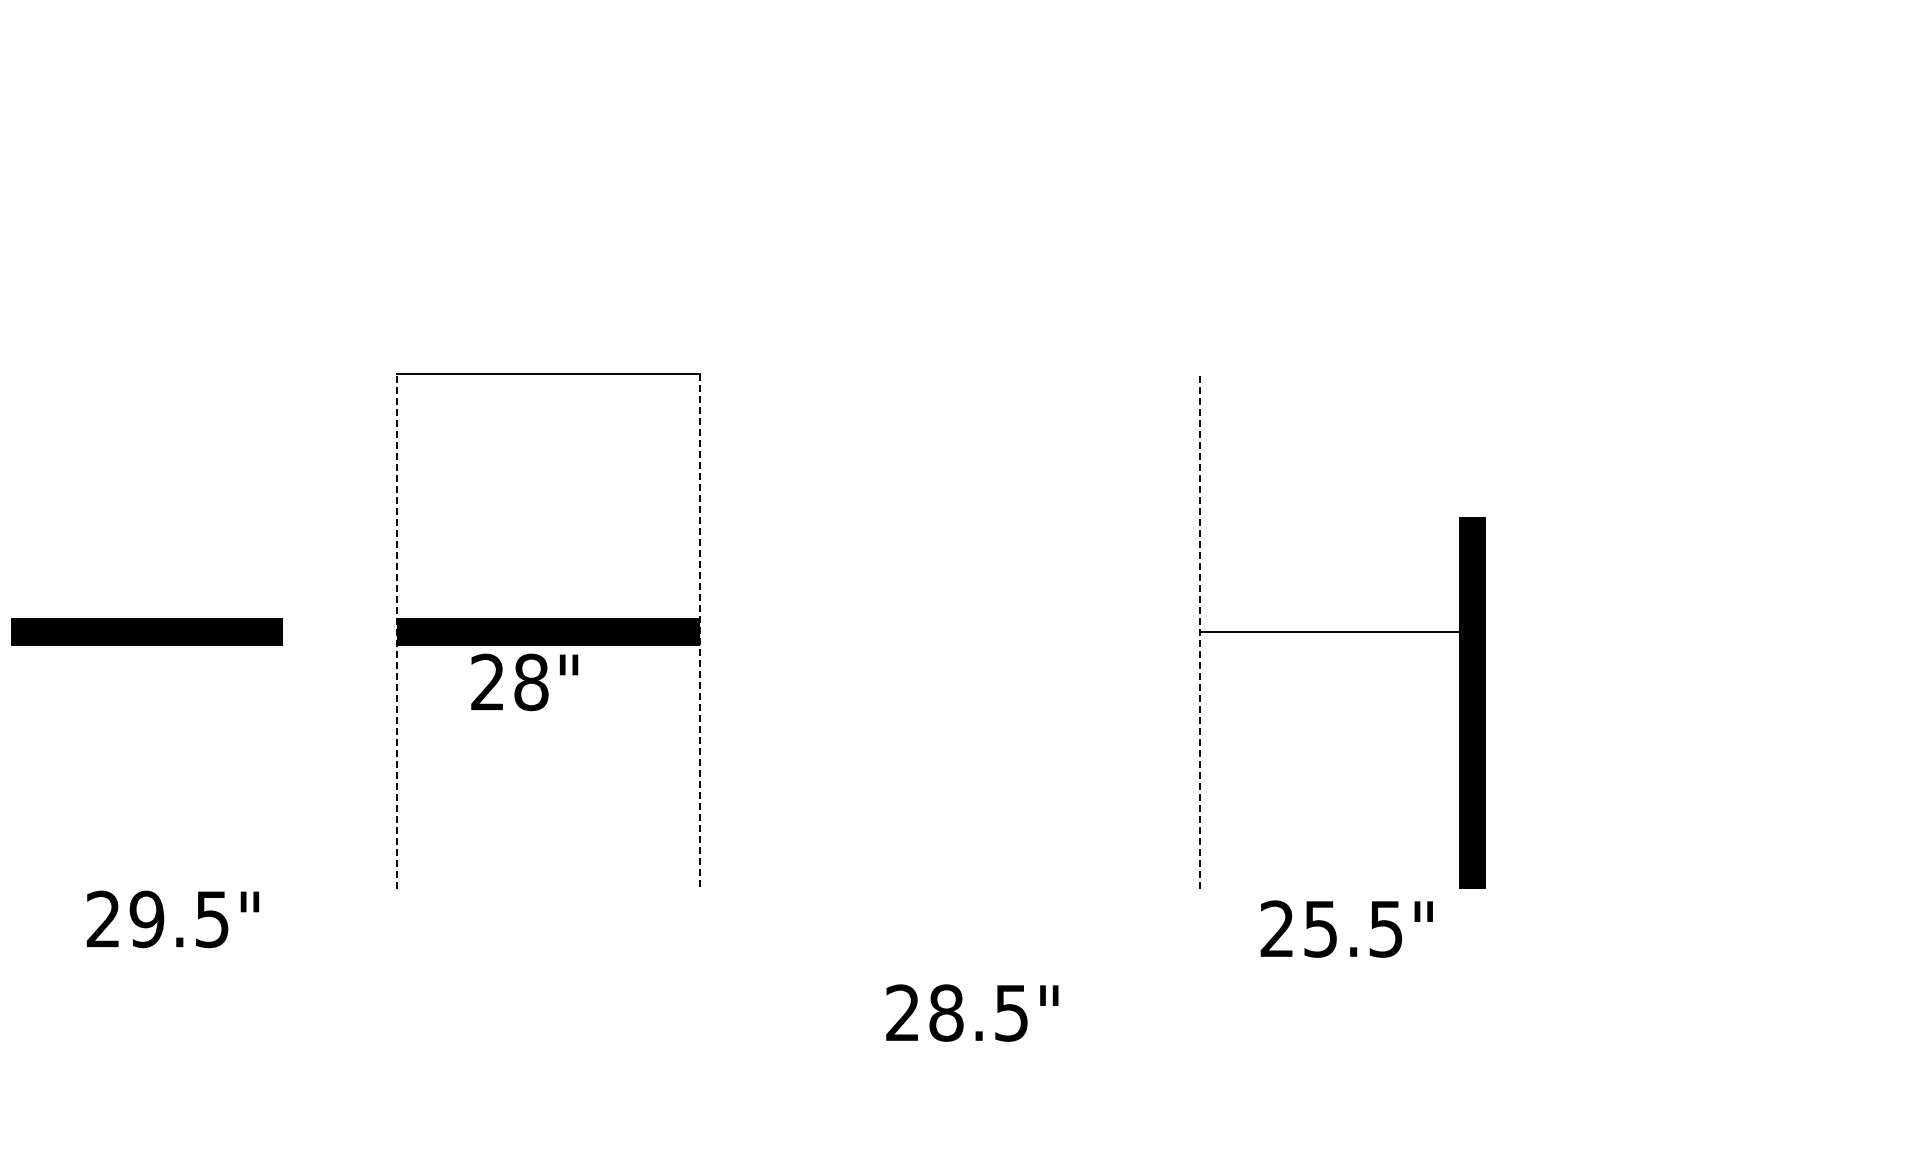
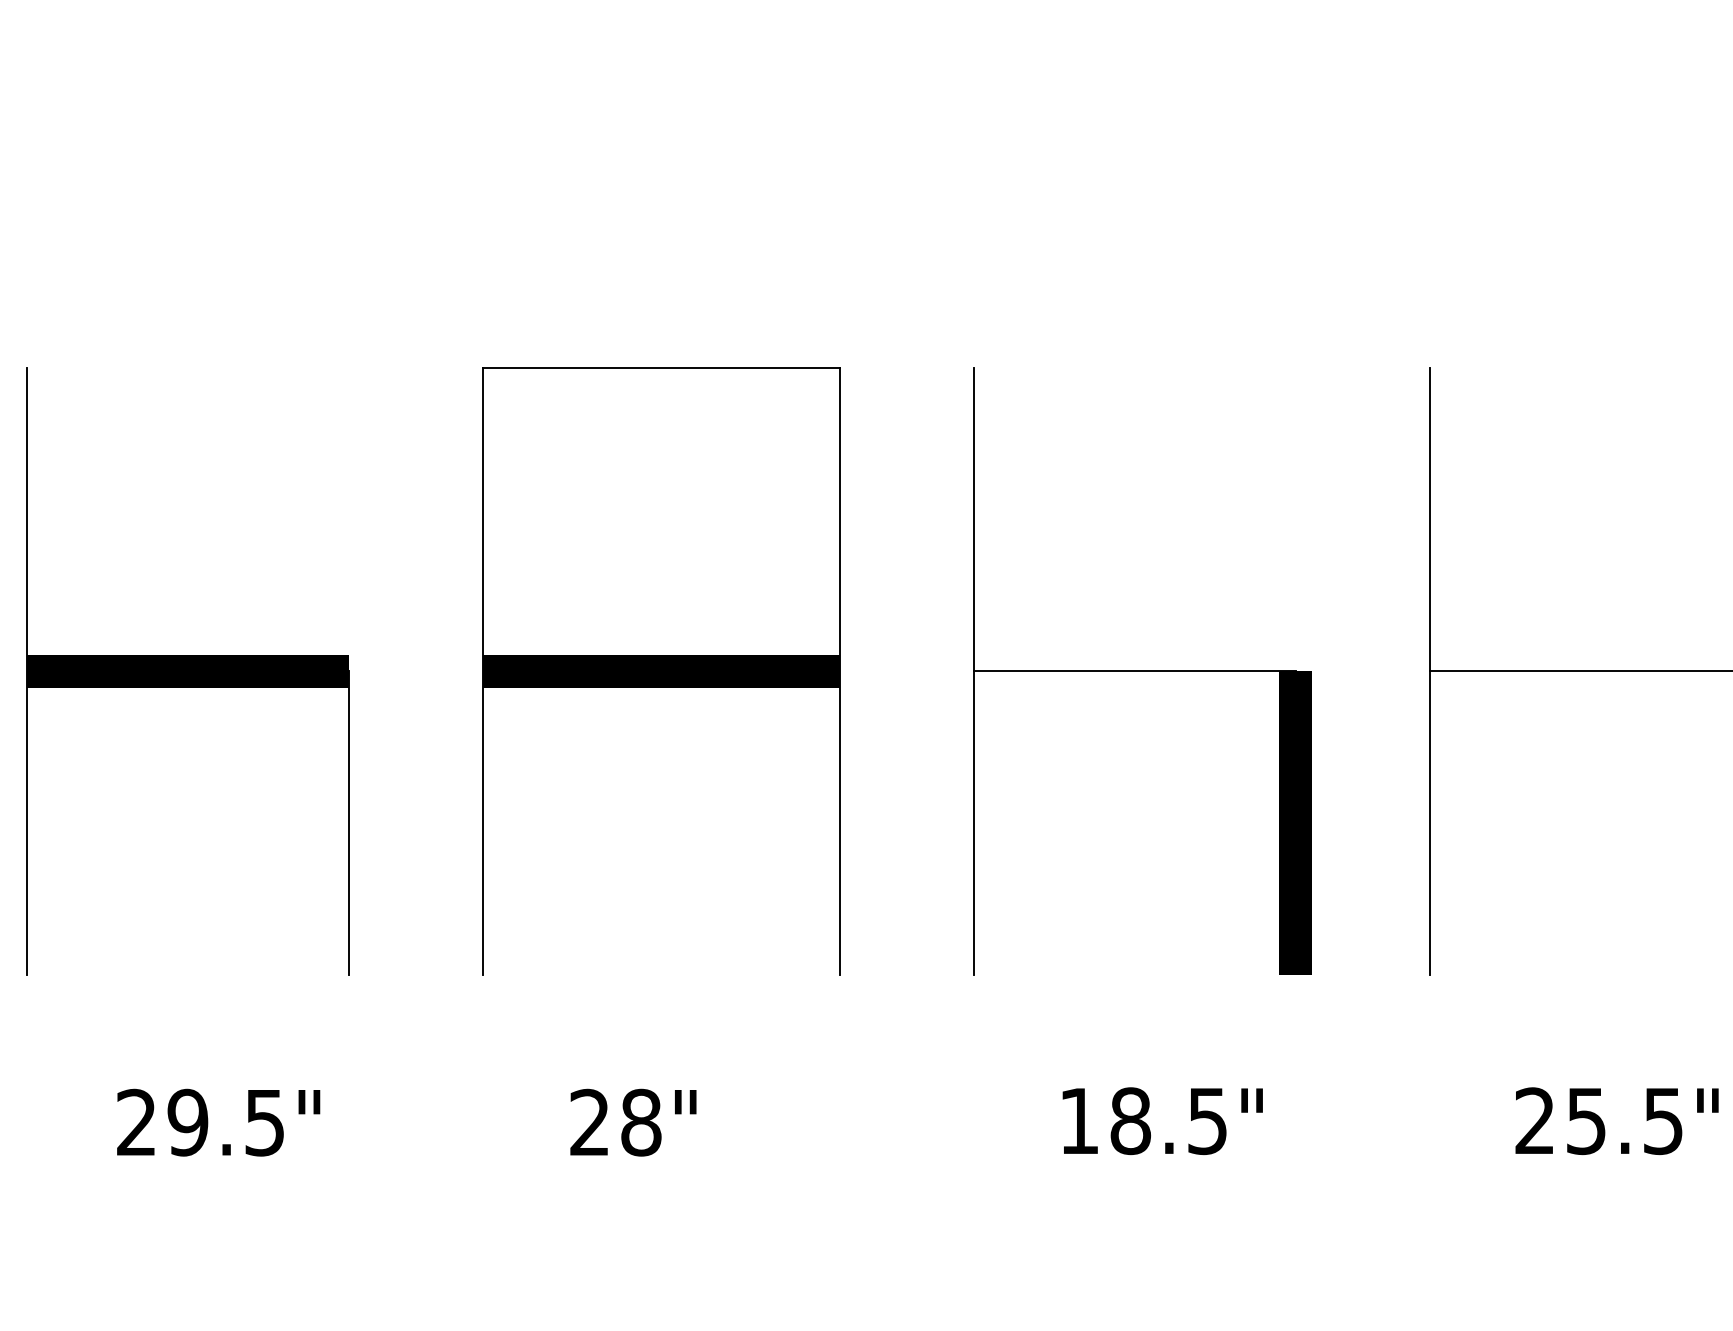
line: (10, 631) -> (27, 671), added
line: (397, 631) -> (483, 671), dashed -> solid
line: (699, 631) -> (839, 671), dashed -> solid
part: (955, 631) -> (1141, 671), added
line: (1199, 631) -> (1429, 671), dashed -> solid
text: (524, 682) -> (633, 1122), moved
line: (283, 760) -> (348, 823), added
text: (173, 919) -> (219, 1122), moved
text: (1346, 928) -> (1616, 1120), moved
text: (902, 1012) -> (1078, 1120), 28.5" -> 18.5"

